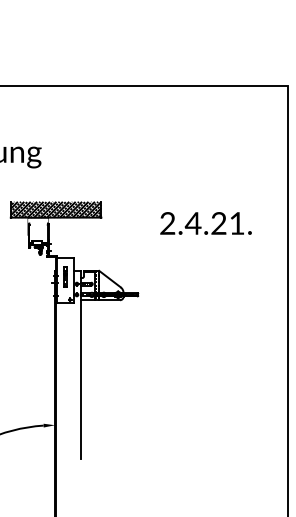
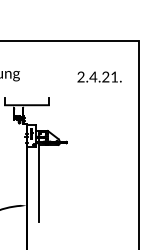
hatch: (54, 209) -> (26, 101), removed
text: (205, 222) -> (99, 76), moved

